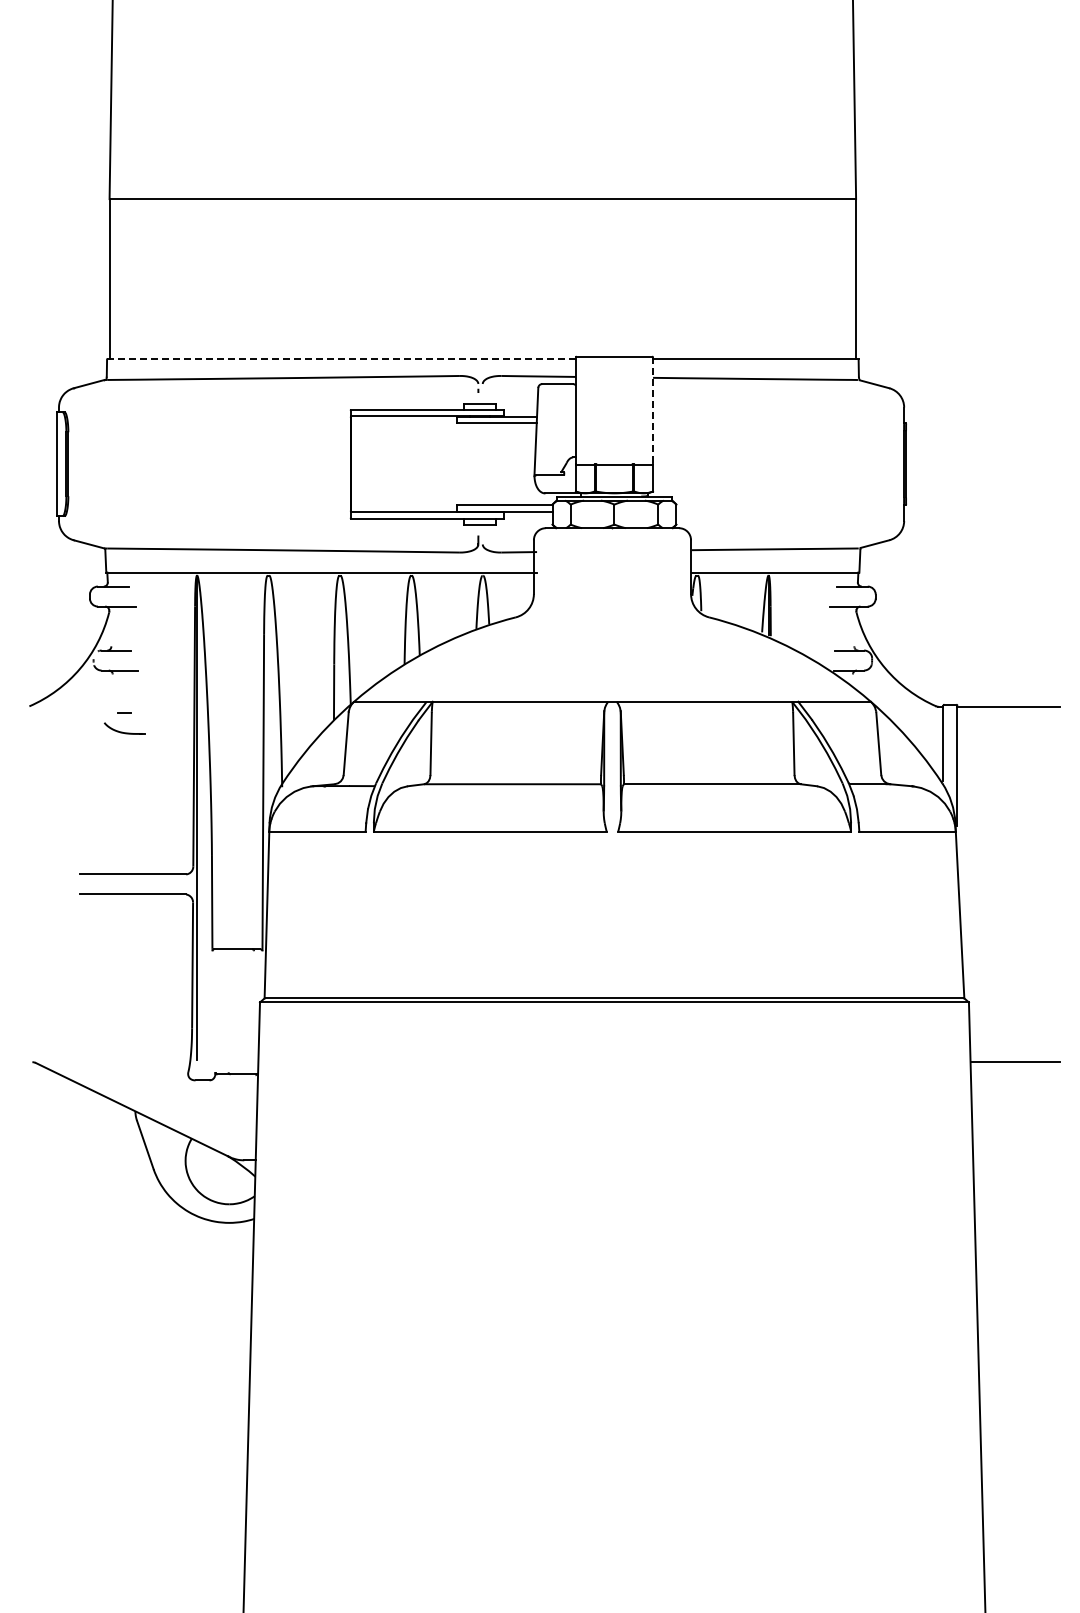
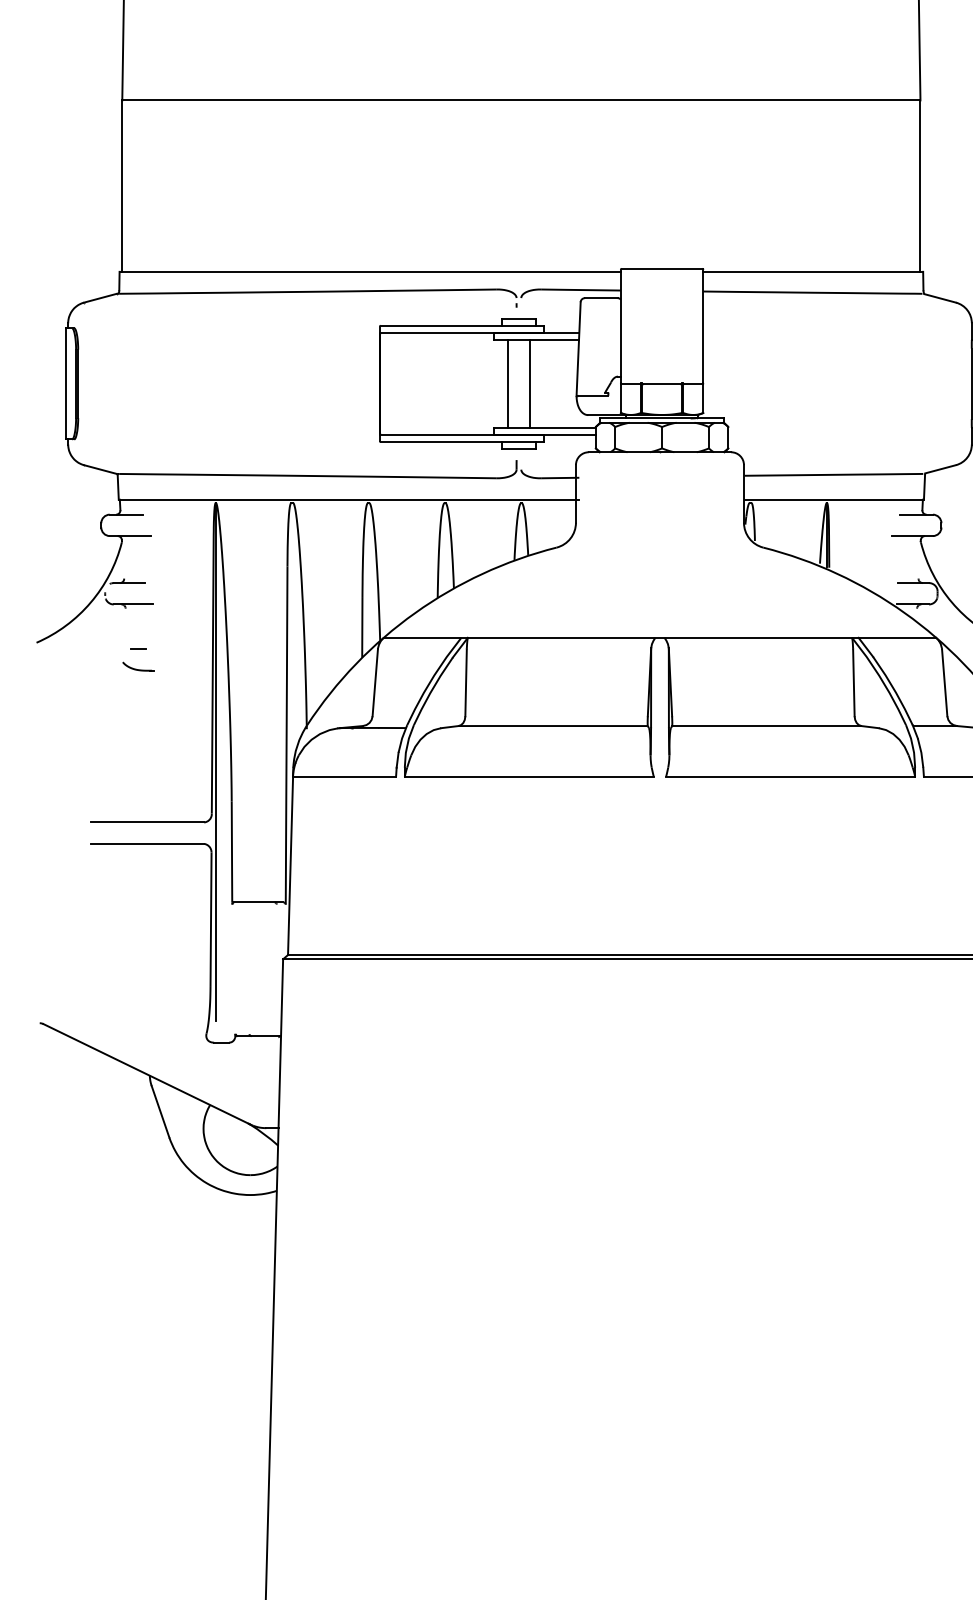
line: (341, 359) -> (370, 271), dashed -> solid
line: (653, 411) -> (703, 327), dashed -> solid
line: (470, 464) -> (508, 384), added
line: (490, 464) -> (529, 384), added
part: (124, 728) -> (138, 666), size x0.71

